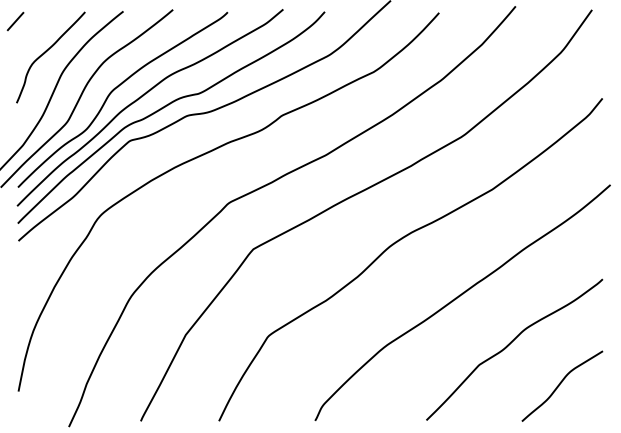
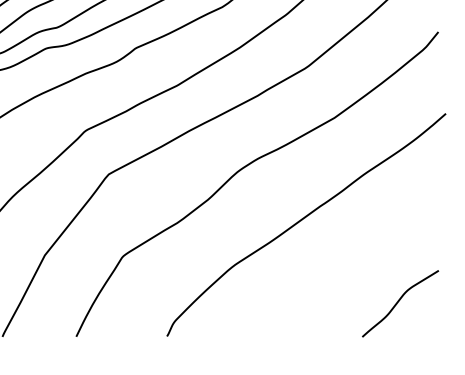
curve: (510, 344) -> (351, 264), removed

